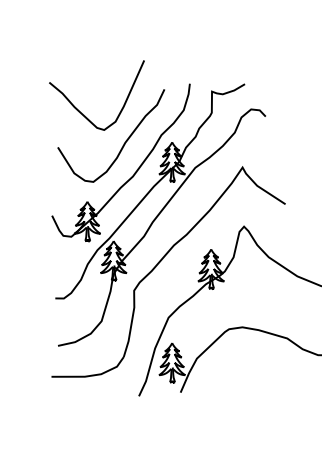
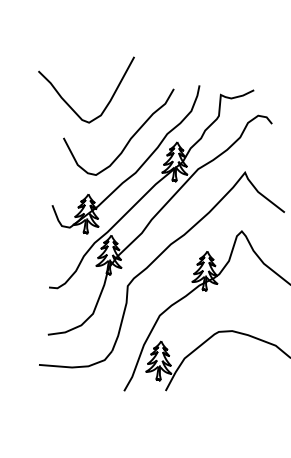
curve: (80, 111) -> (67, 102), moved

